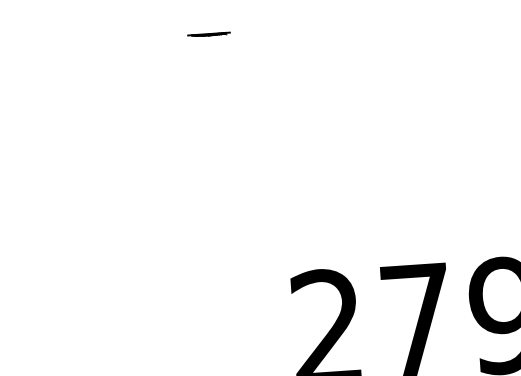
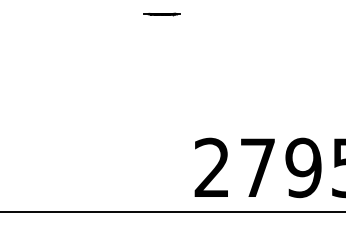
part: (207, 34) -> (161, 14), size x1.67

